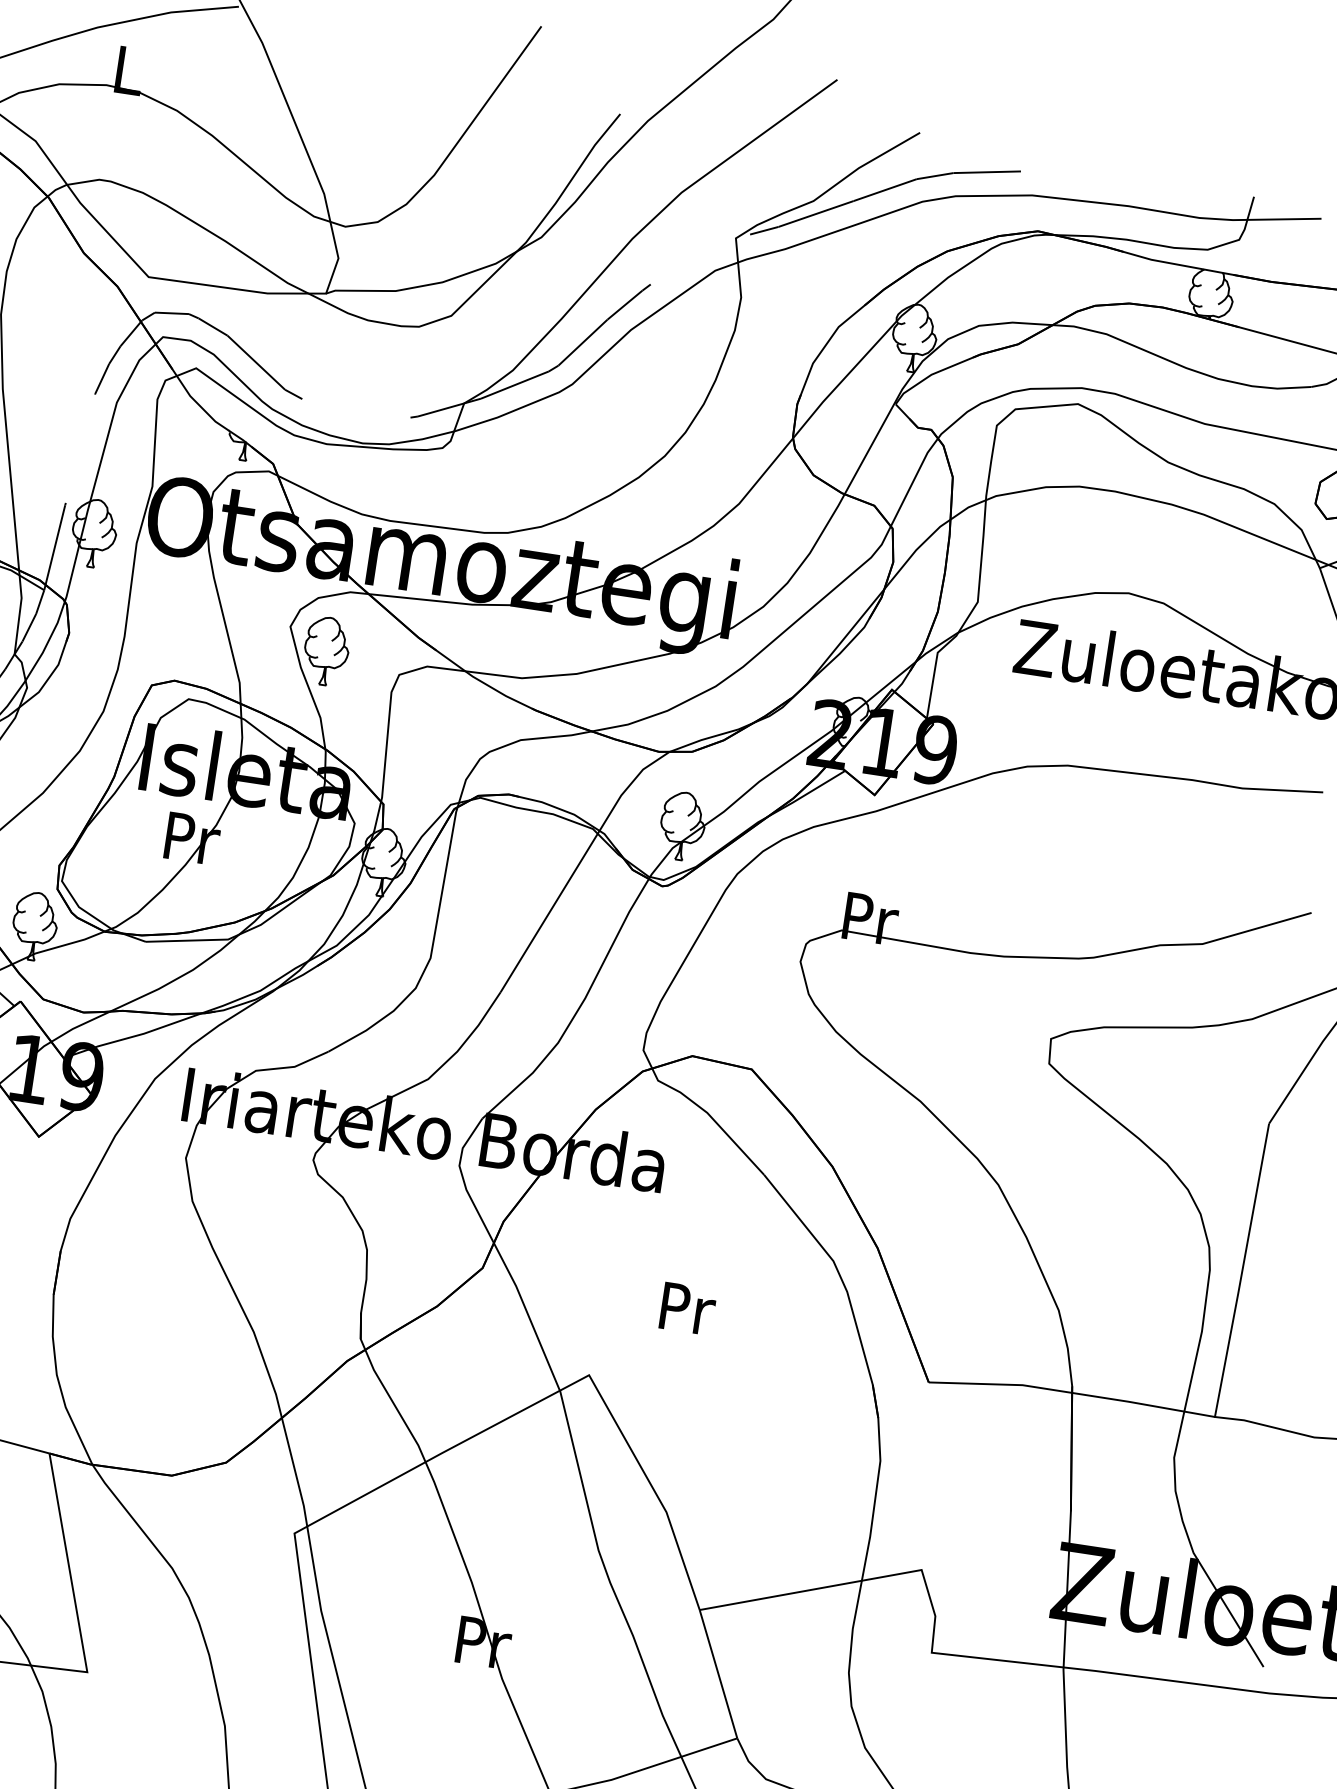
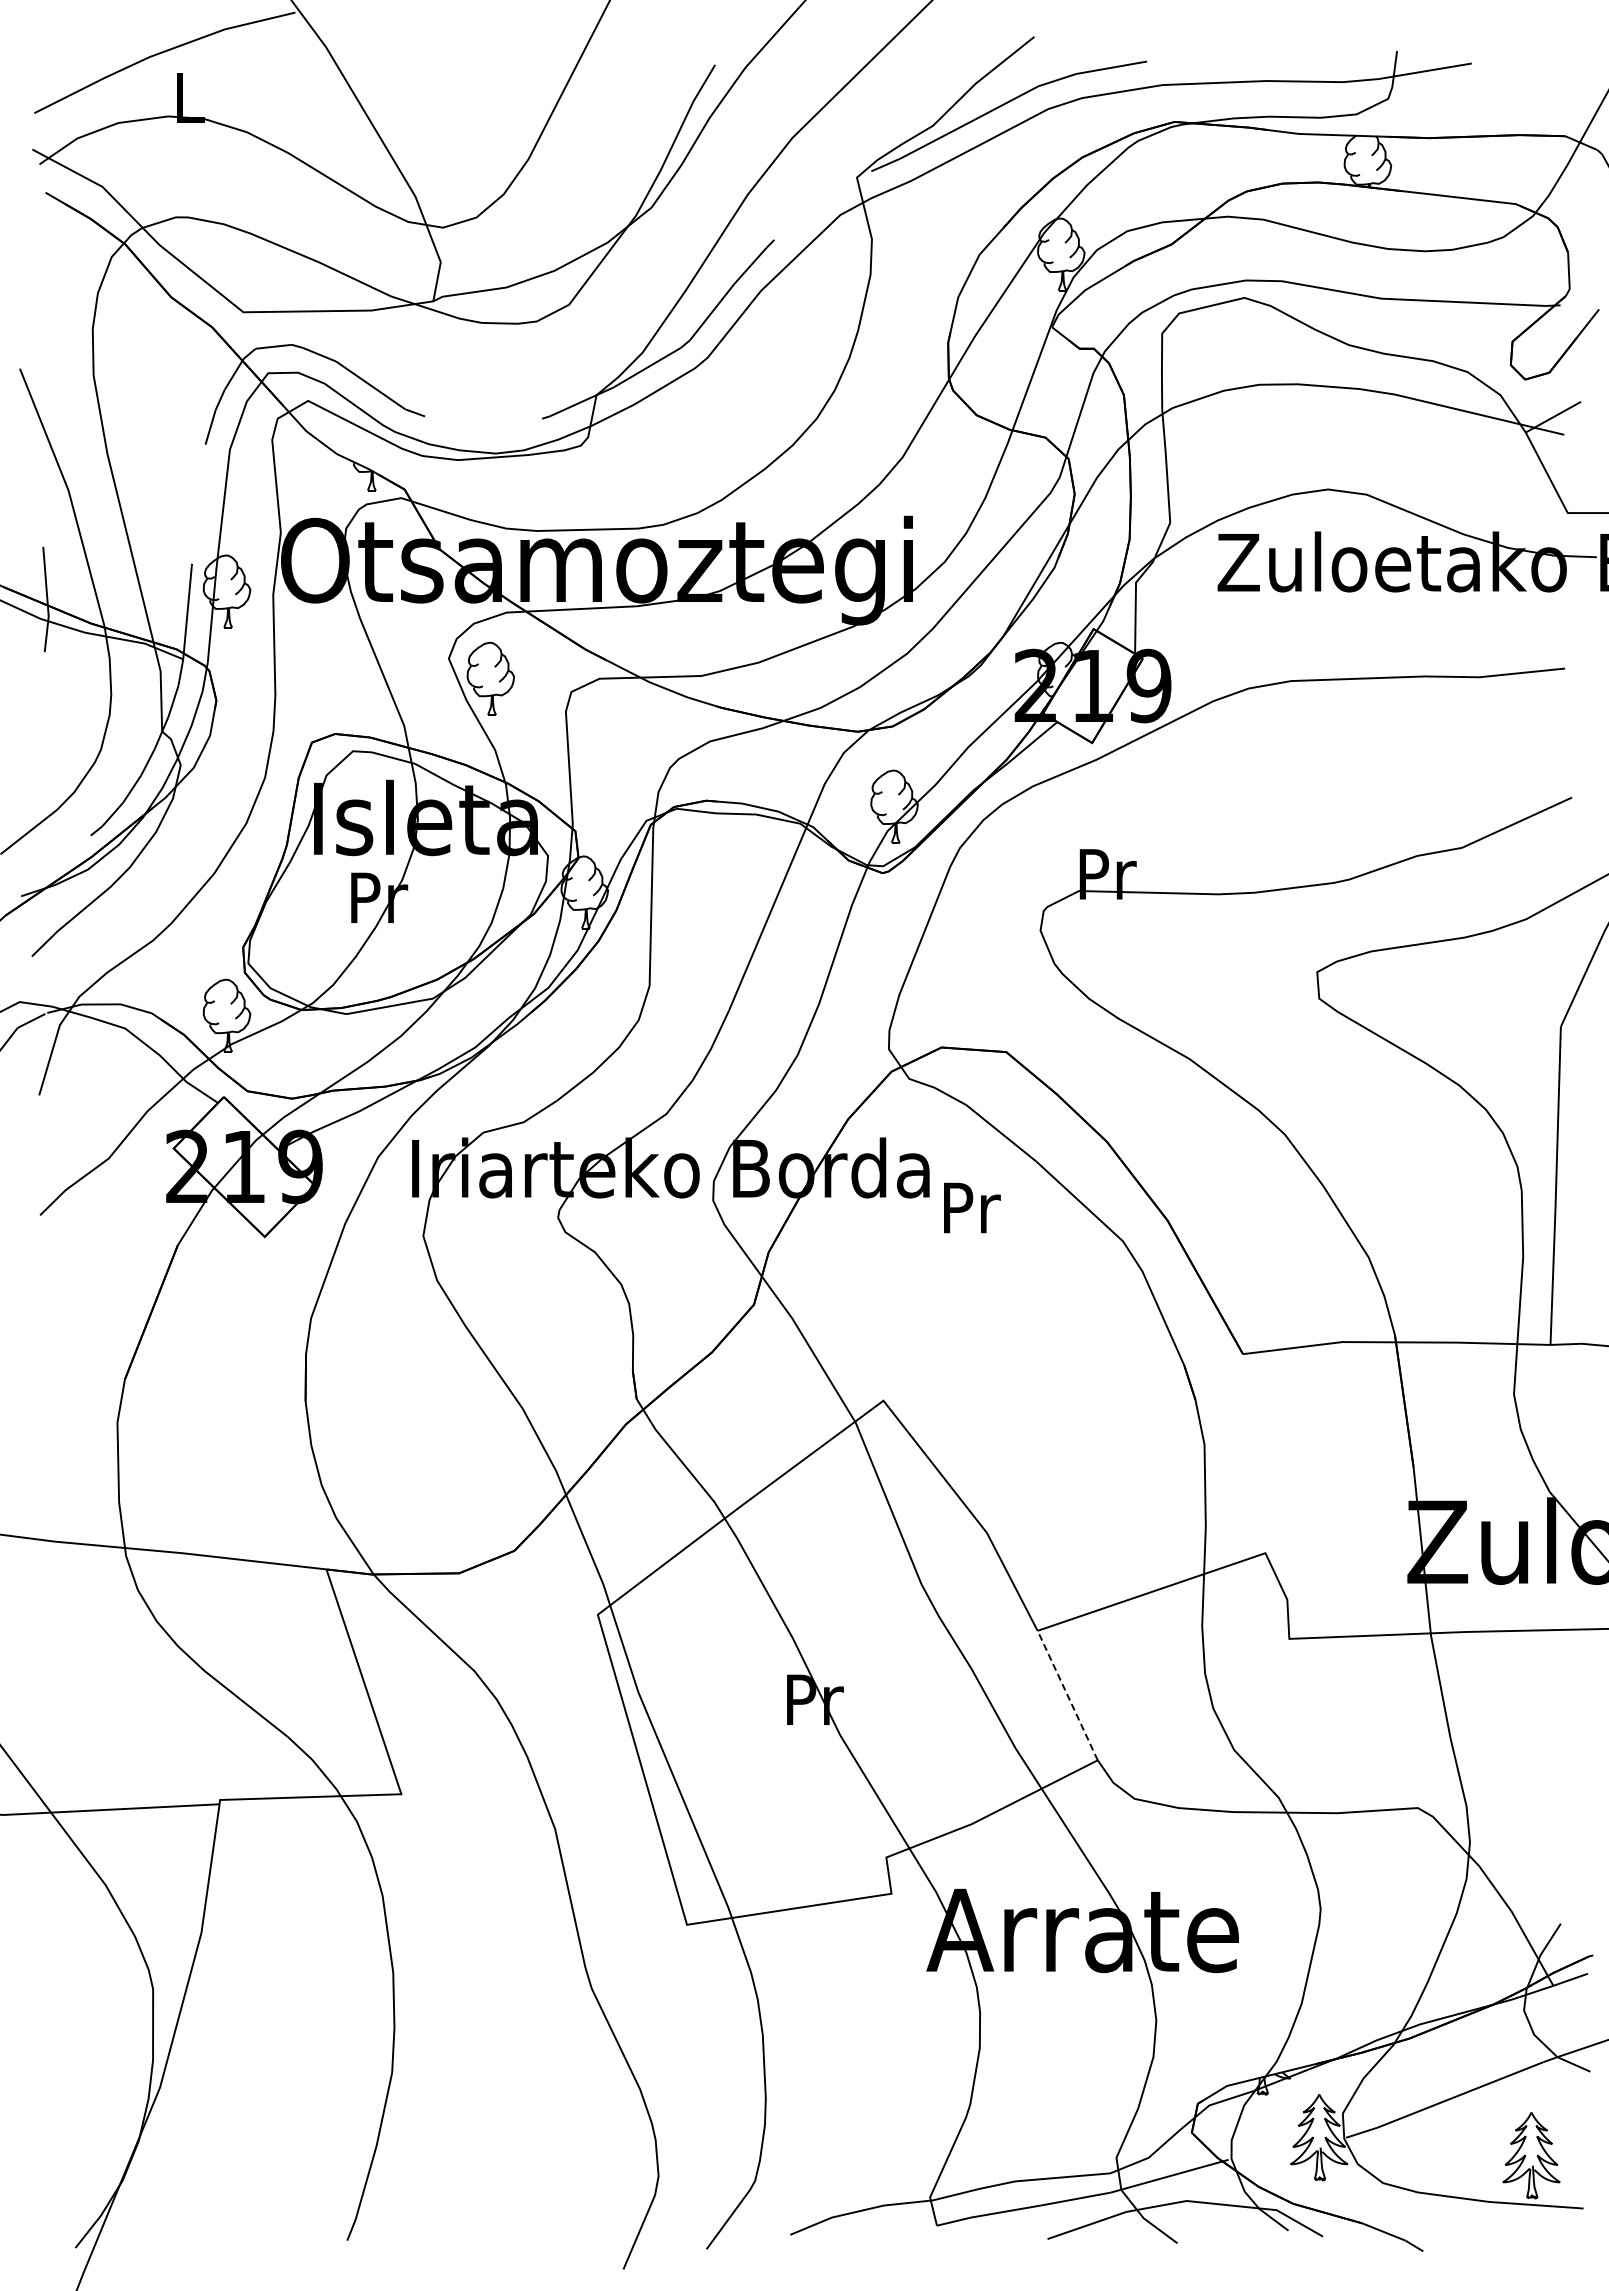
text: (688, 1308) -> (972, 1207), moved
line: (718, 1674) -> (1067, 1695), solid -> dashed

